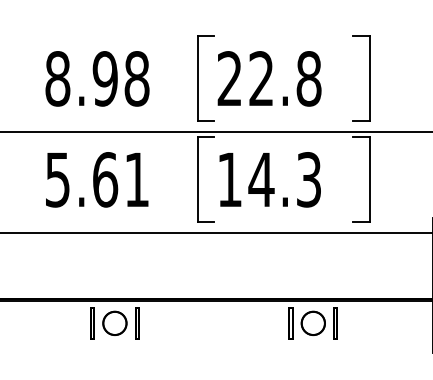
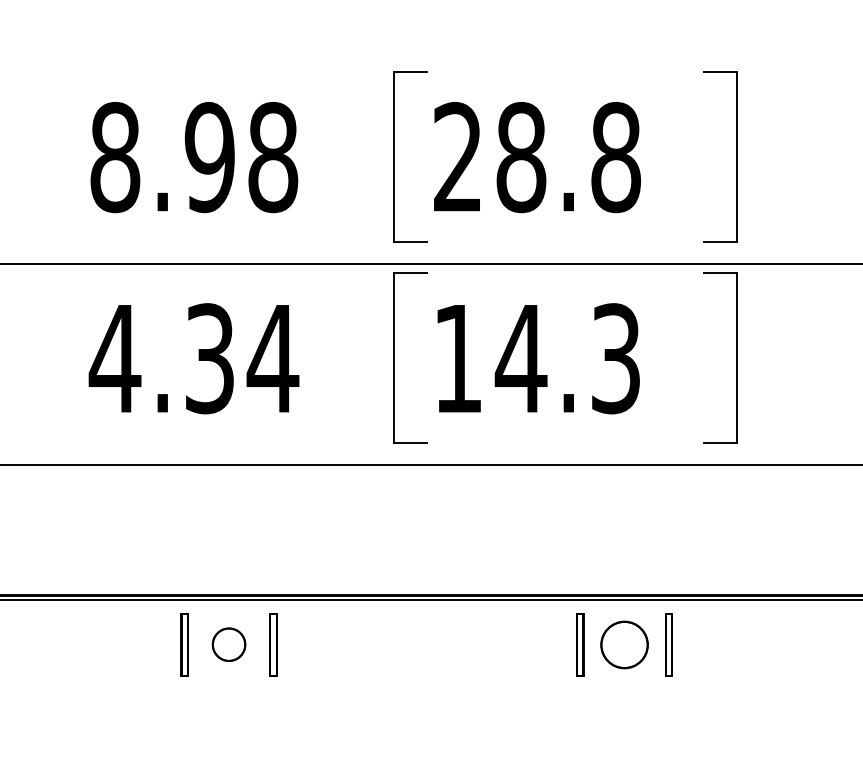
text: (261, 78) -> (521, 156), 22.8 -> 28.8
text: (97, 179) -> (194, 358), 5.61 -> 4.34
circle: (114, 322) -> (228, 643), size x0.7

